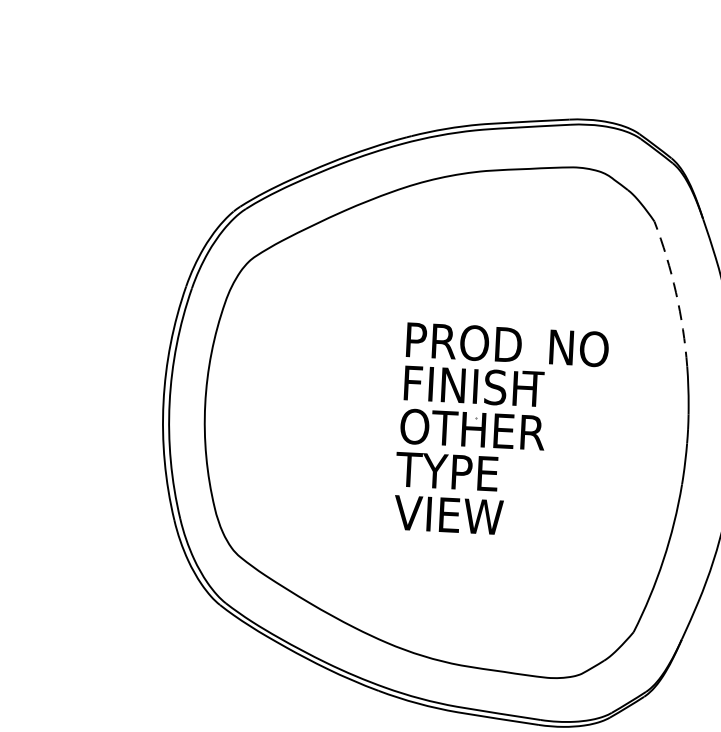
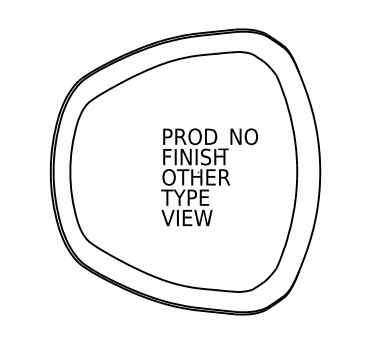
arc: (676, 293) -> (288, 108), dashed -> solid

